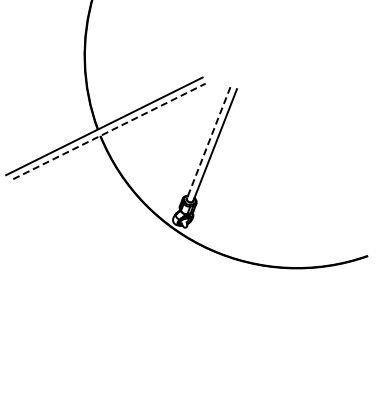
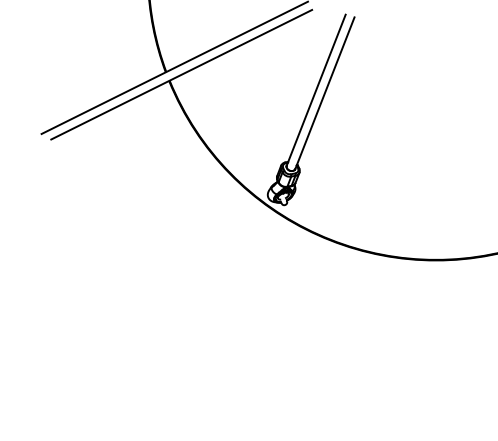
line: (109, 131) -> (181, 74), dashed -> solid
line: (208, 142) -> (315, 89), dashed -> solid

